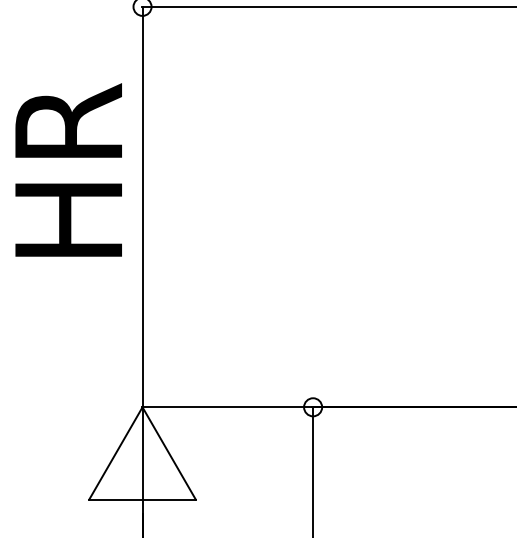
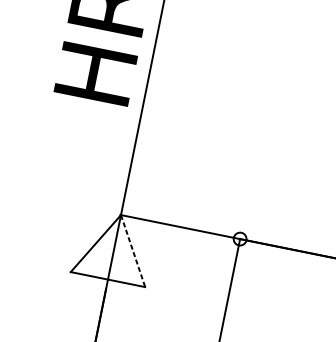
line: (169, 453) -> (133, 251), solid -> dashed

